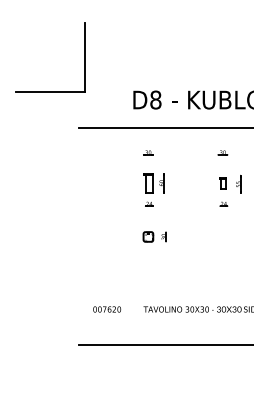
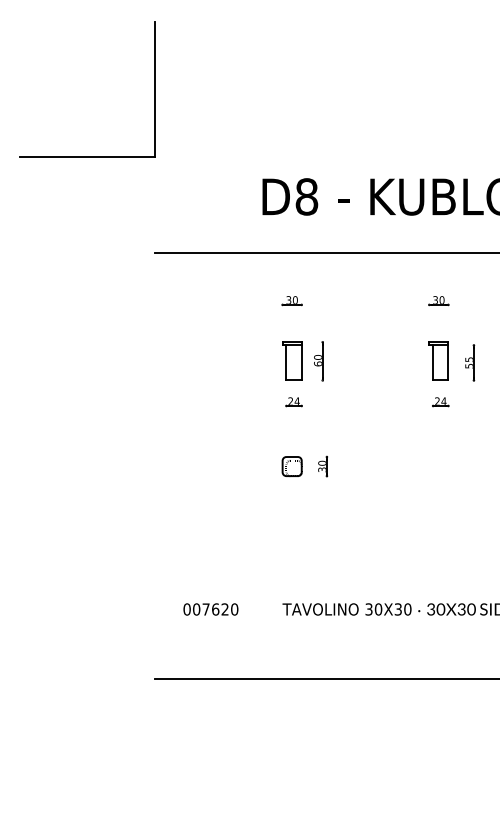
part: (84, 57) -> (154, 89), moved
part: (222, 183) -> (438, 361), size x1.67

